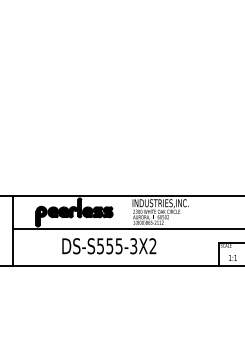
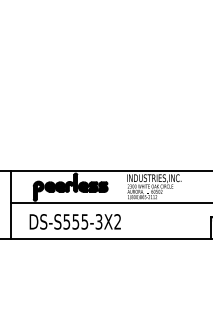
text: (109, 246) -> (75, 222), moved

